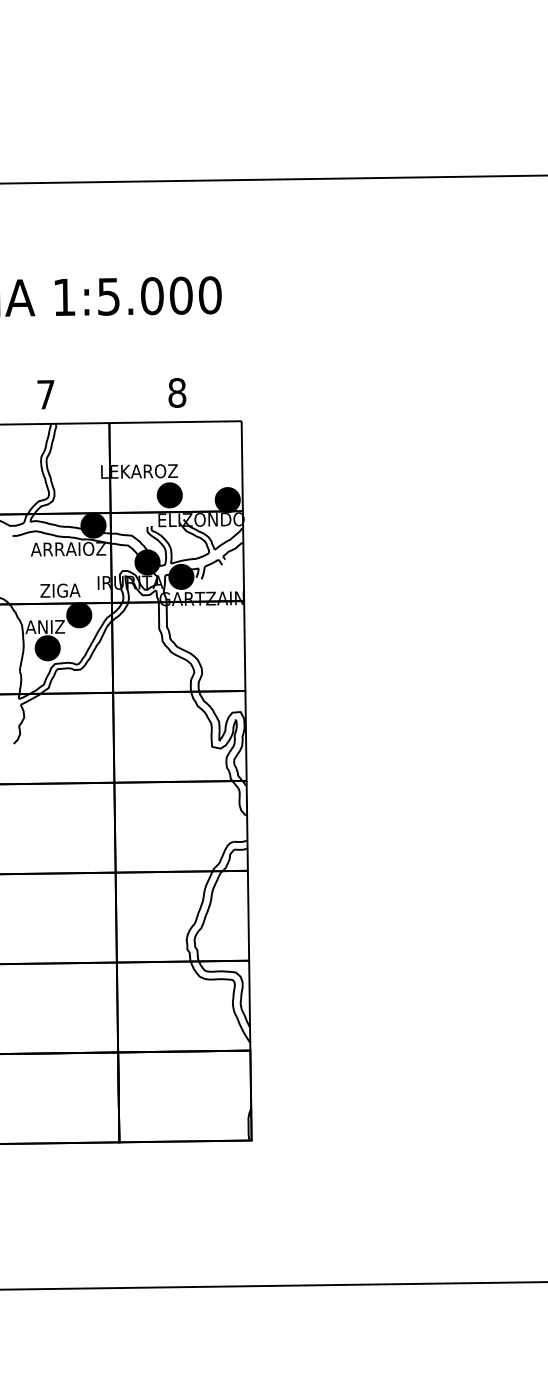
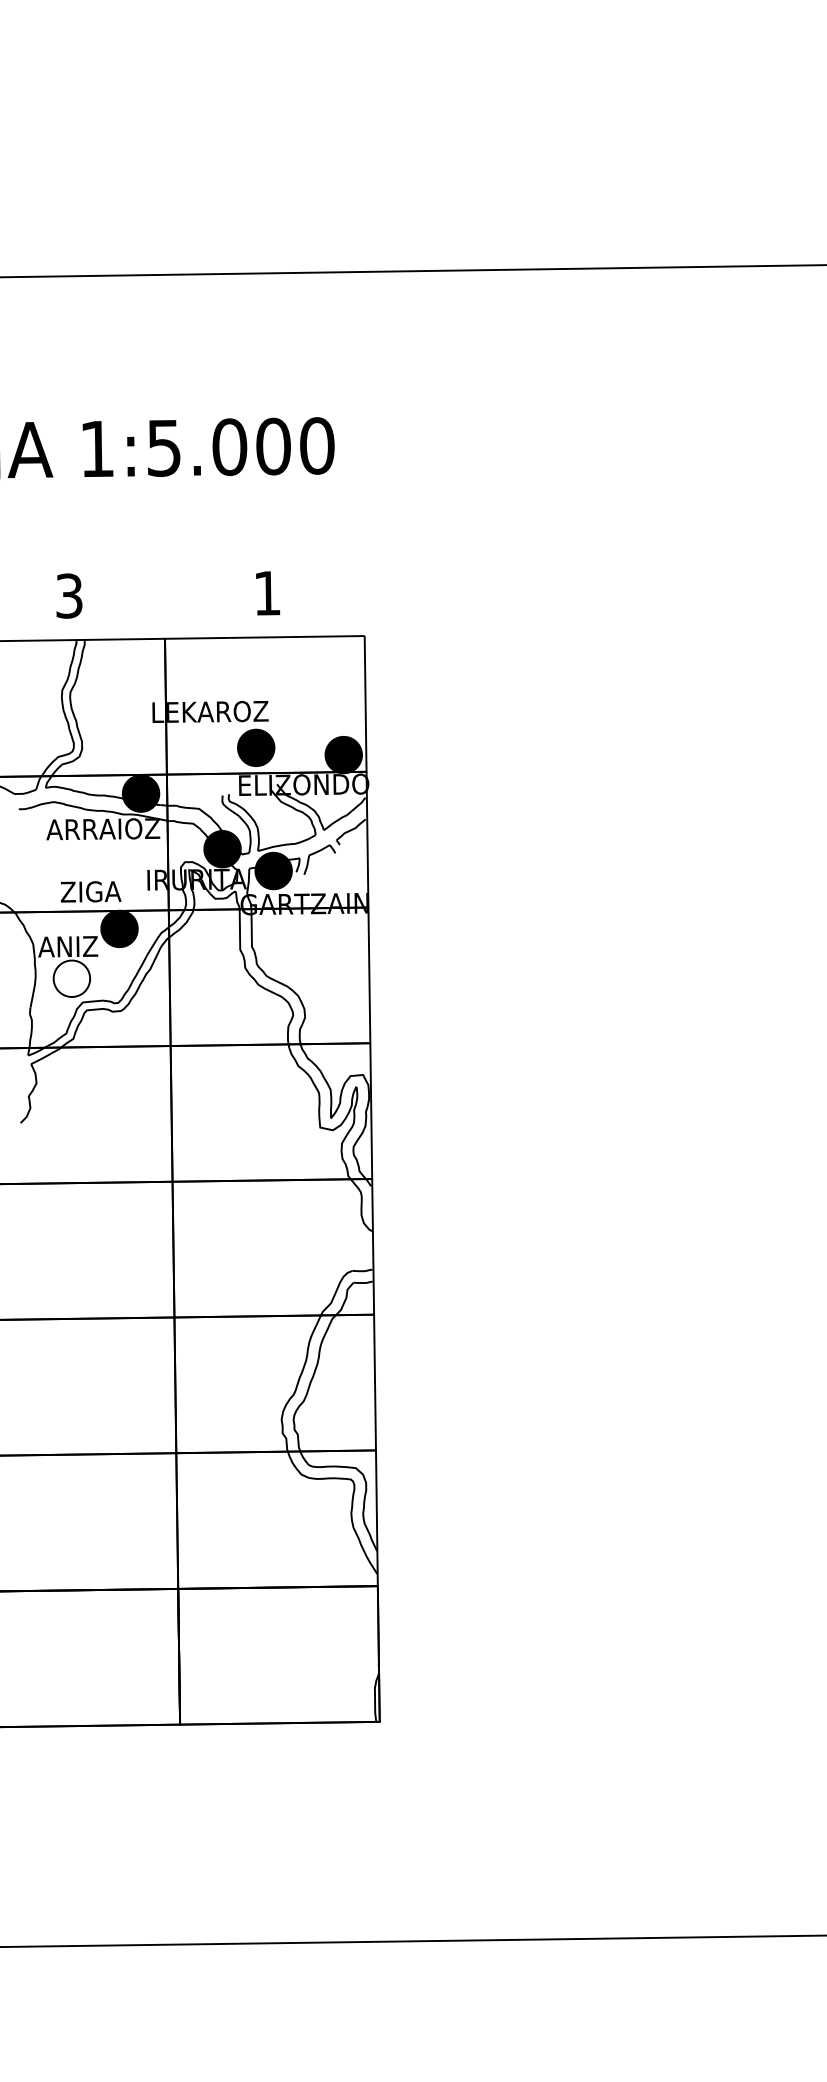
text: (177, 392) -> (267, 592), 8 -> 1
text: (45, 394) -> (68, 595), 7 -> 3
fill: (47, 648) -> (71, 979), removed

